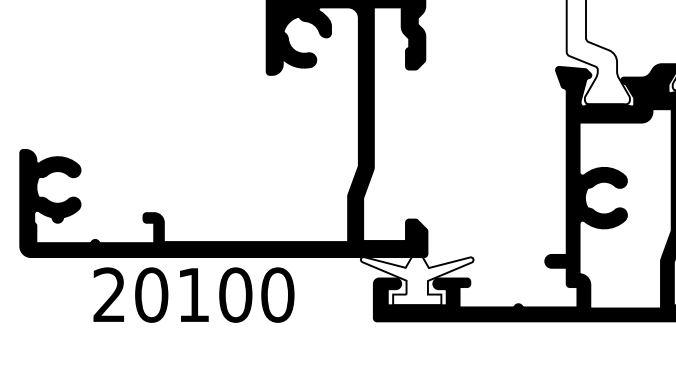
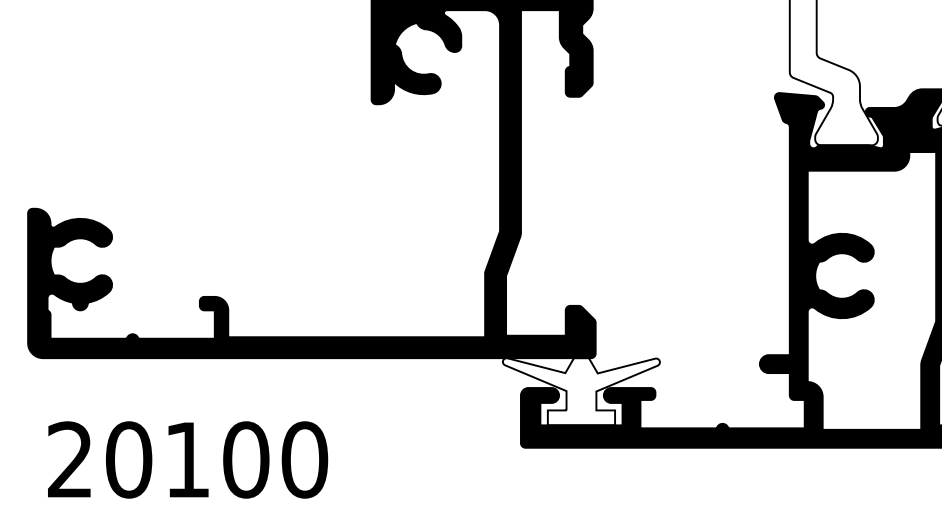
text: (193, 294) -> (187, 459), moved

